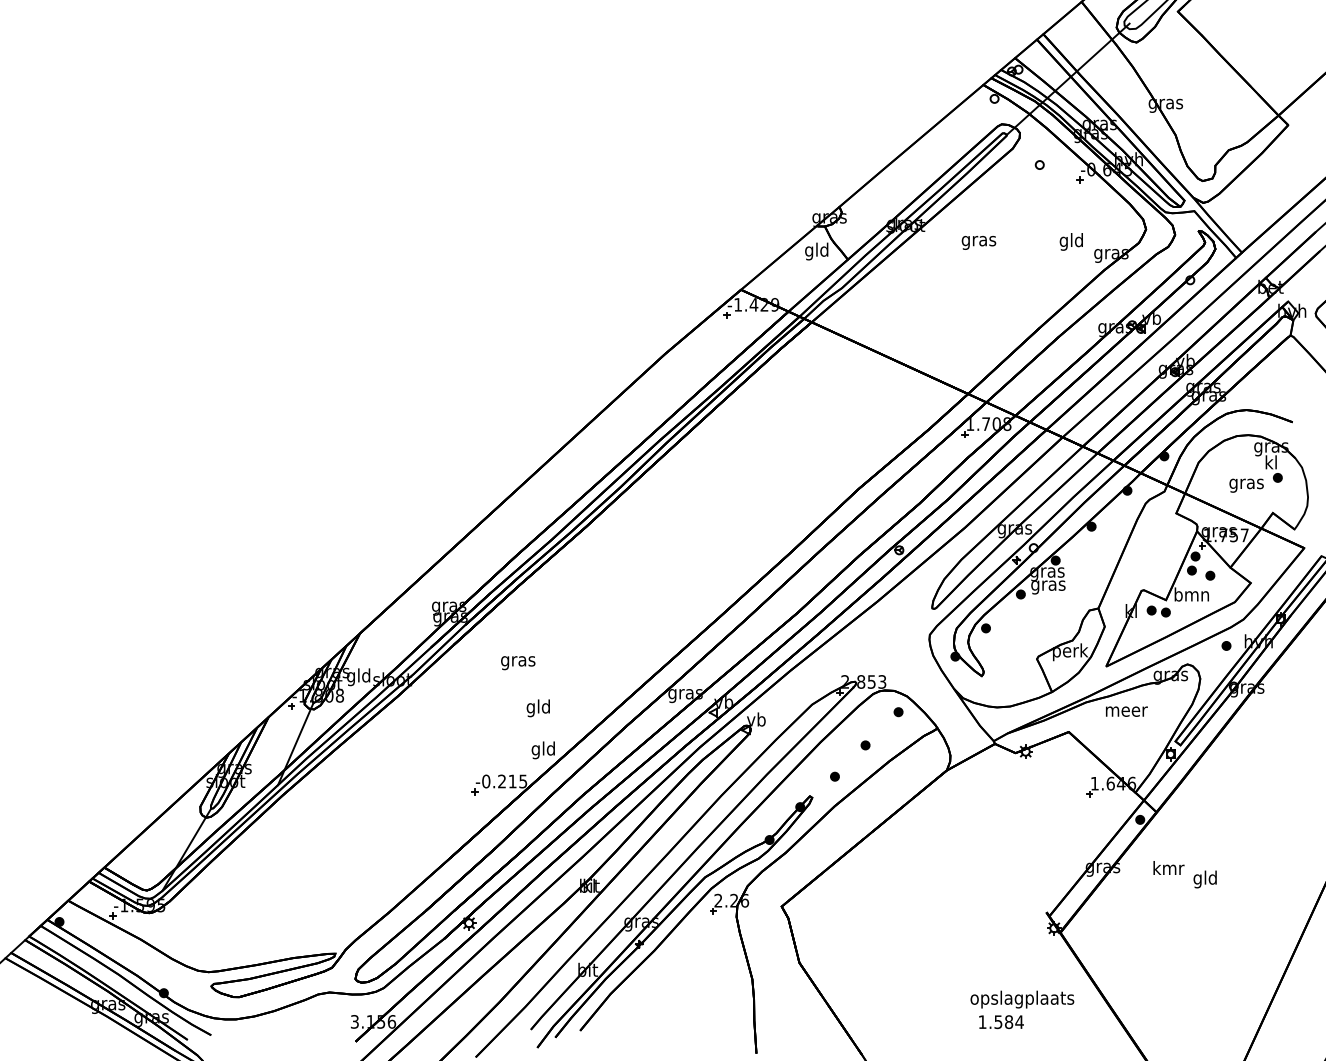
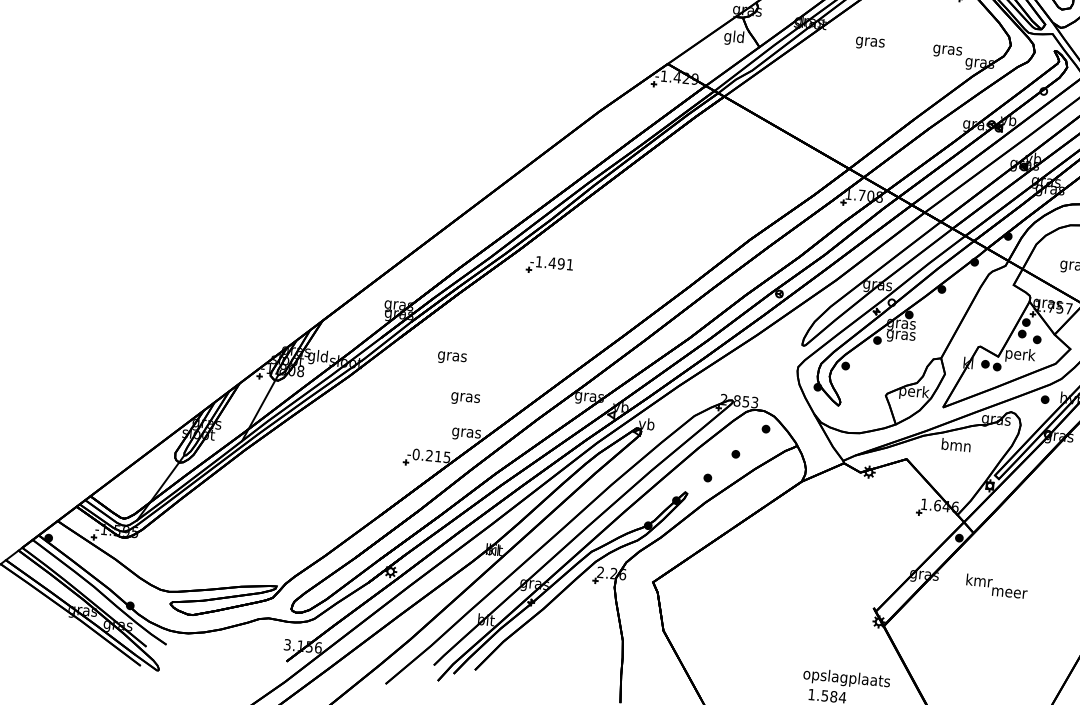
text: (1071, 241) -> (947, 49), gld -> gras
part: (623, 542) -> (549, 265), added
text: (1191, 596) -> (1019, 355), bmn -> perk
text: (538, 708) -> (465, 397), gld -> gras
text: (1126, 709) -> (956, 444), meer -> bmn
text: (543, 750) -> (466, 433), gld -> gras
text: (1206, 879) -> (1010, 593), gld -> meer

